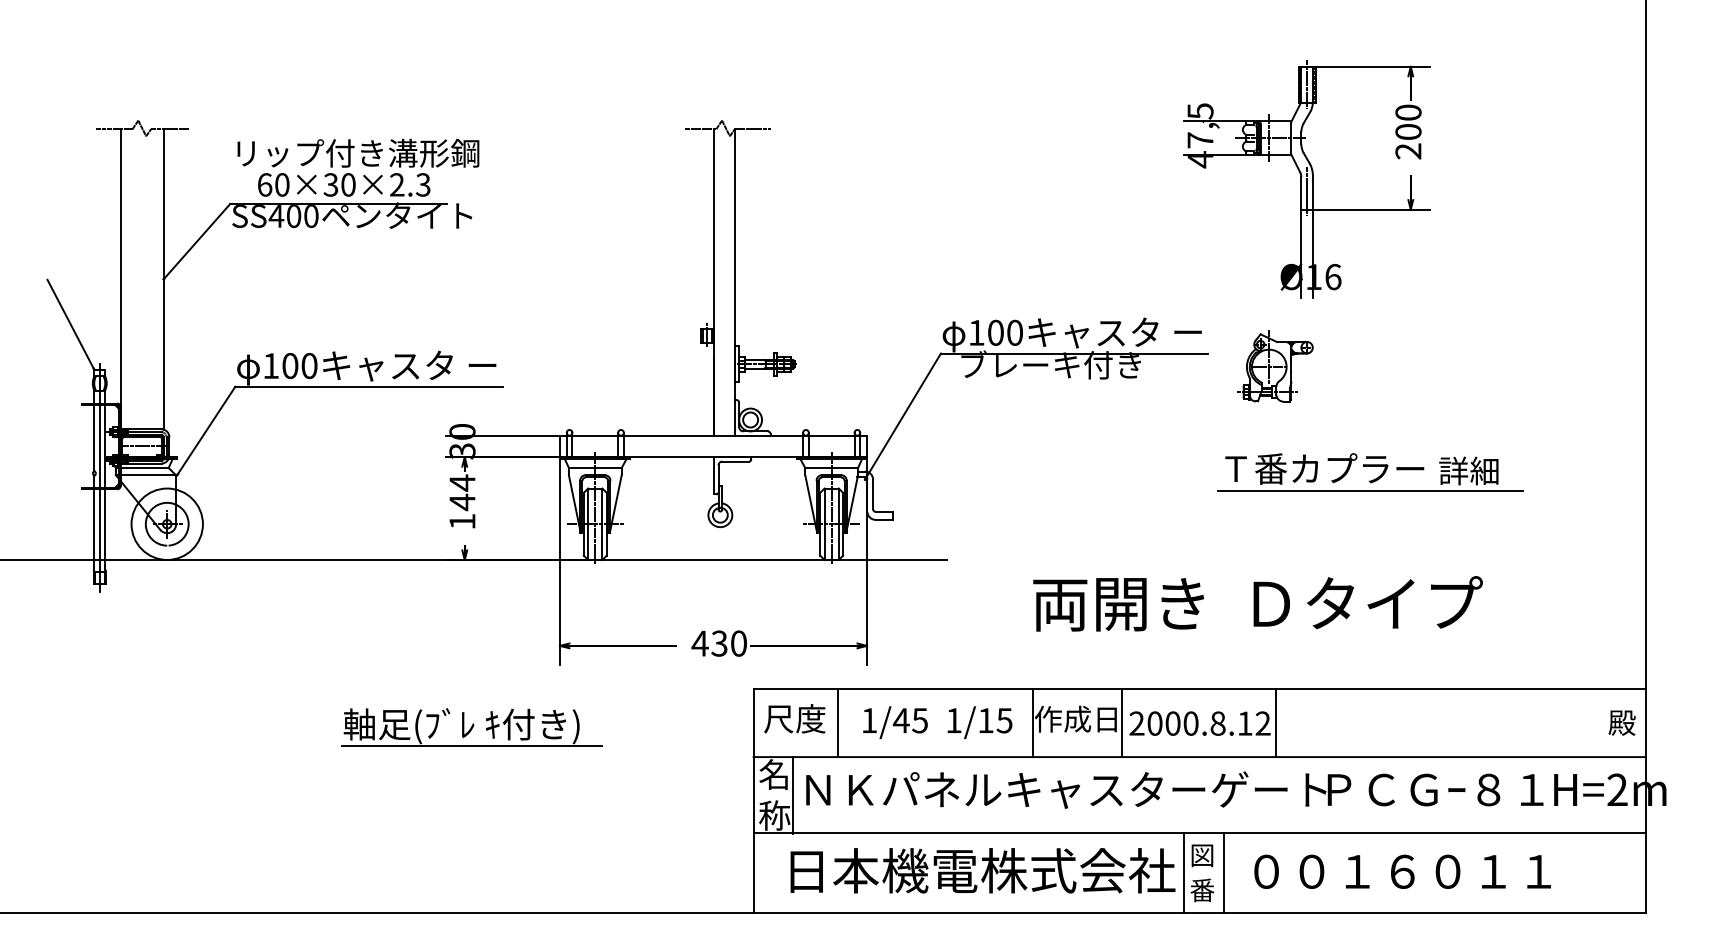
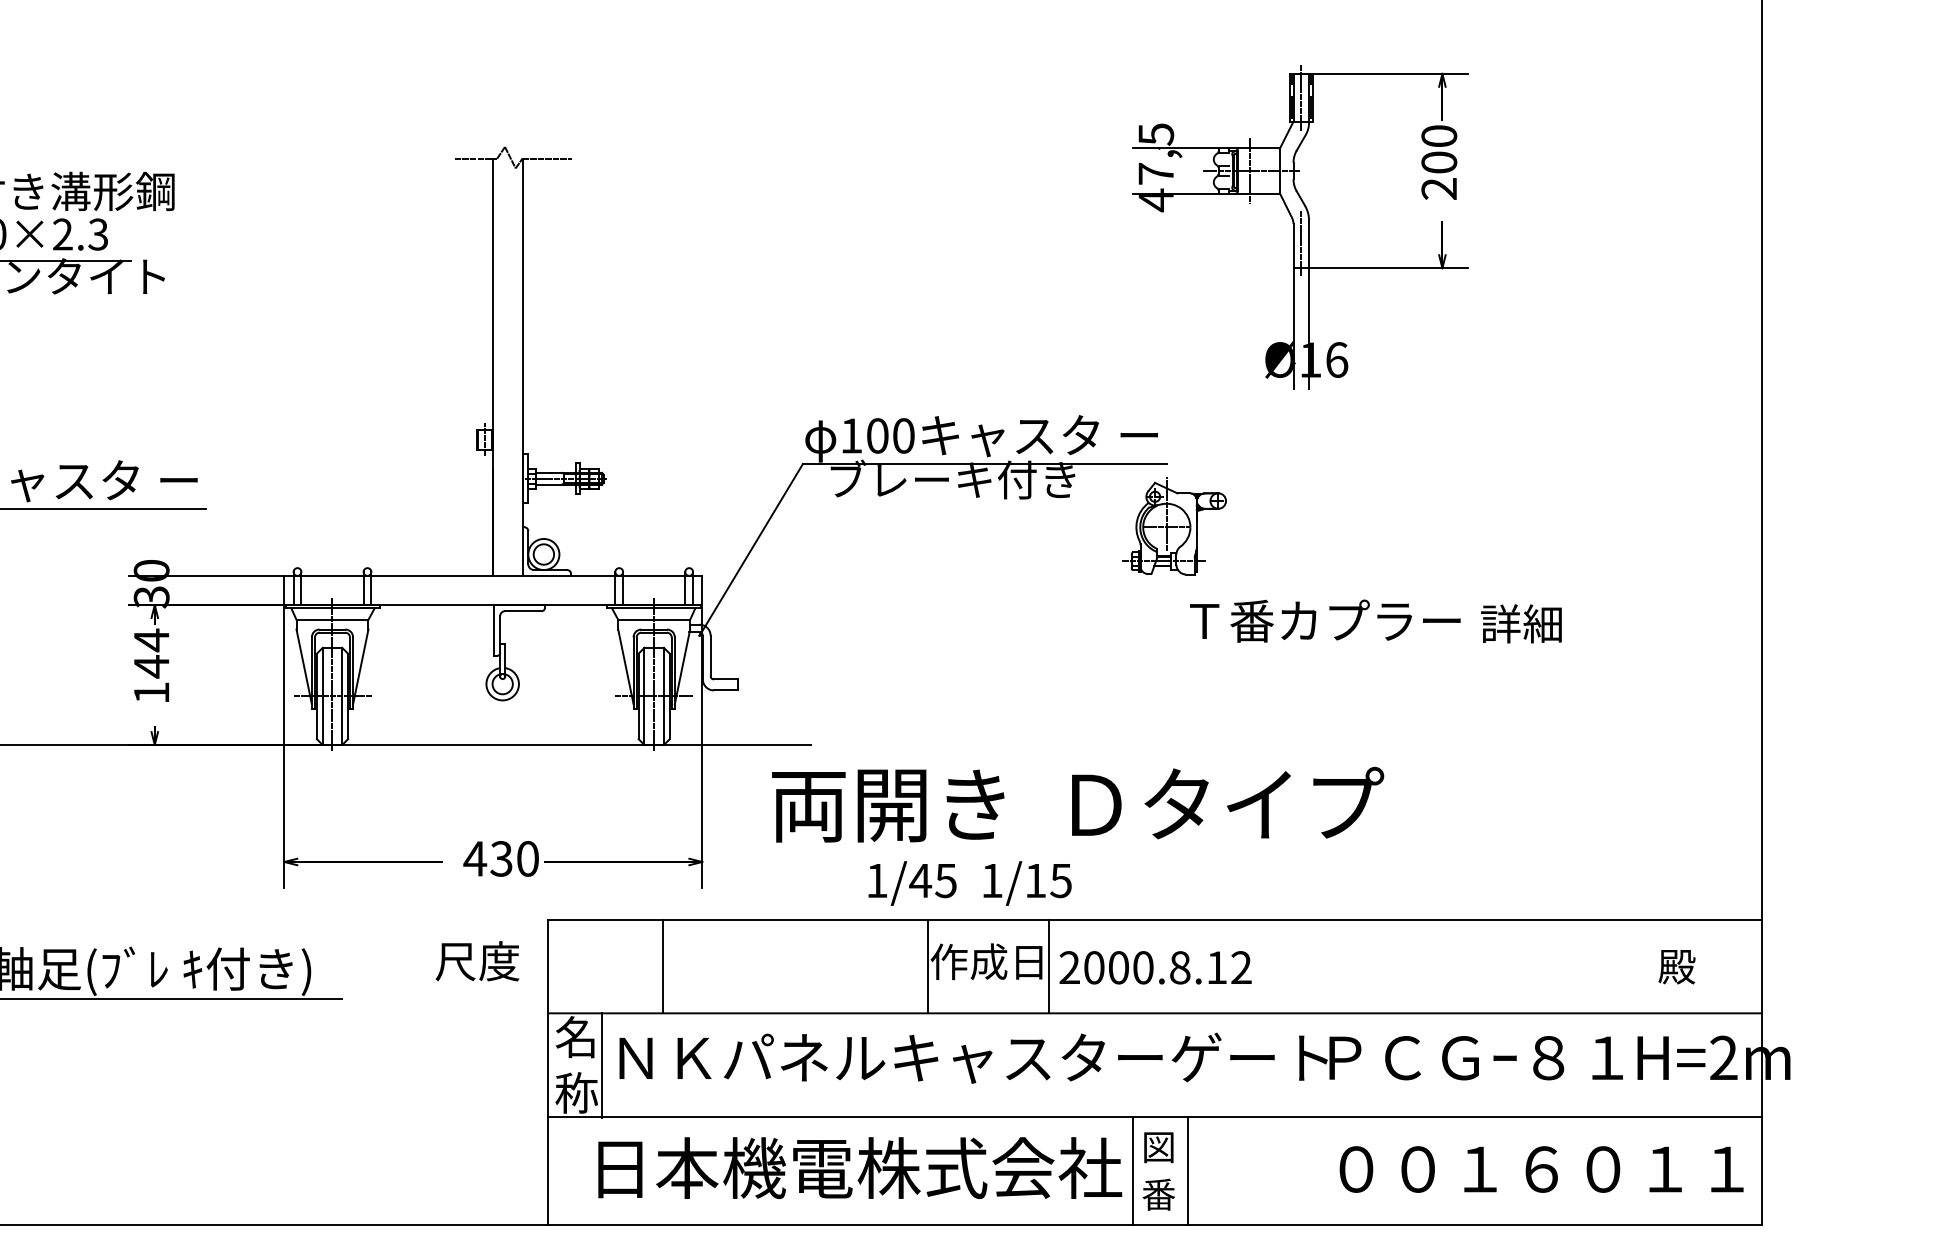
part: (1275, 366) -> (1175, 526), moved
line: (1370, 490) -> (1387, 650), removed
text: (1257, 603) -> (1077, 804), moved
text: (794, 718) -> (477, 960), moved
text: (937, 722) -> (969, 883), moved
line: (1275, 722) -> (1258, 966), removed
text: (1621, 722) -> (1676, 966), moved
text: (1402, 871) -> (1541, 1169), moved

